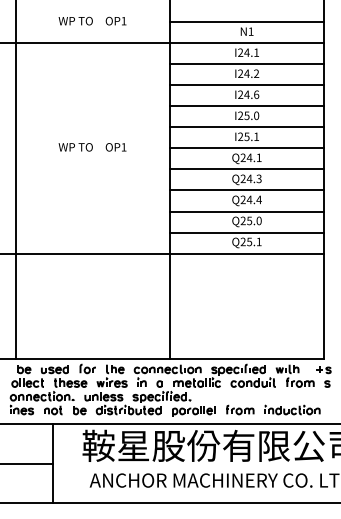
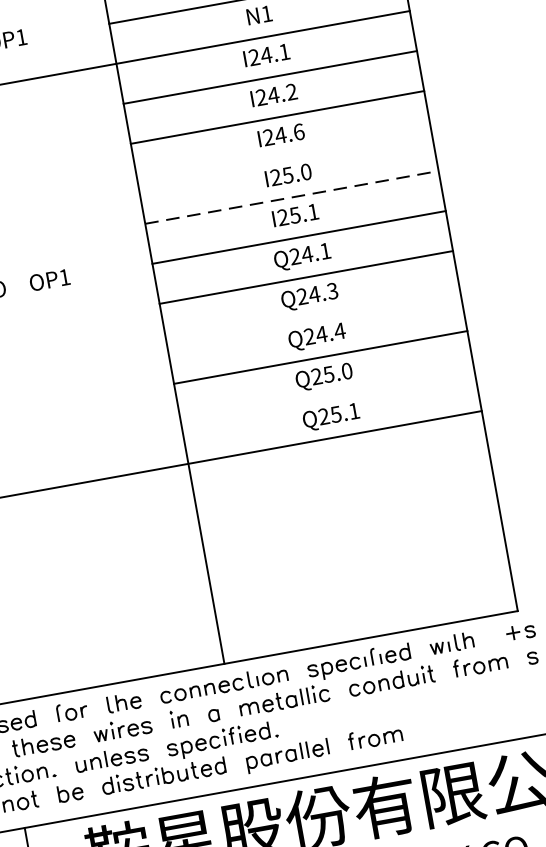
line: (246, 106) -> (283, 157), removed
line: (247, 127) -> (292, 197), solid -> dashed
line: (246, 190) -> (312, 317), removed
line: (246, 232) -> (326, 397), removed
part: (292, 409) -> (475, 718), removed

